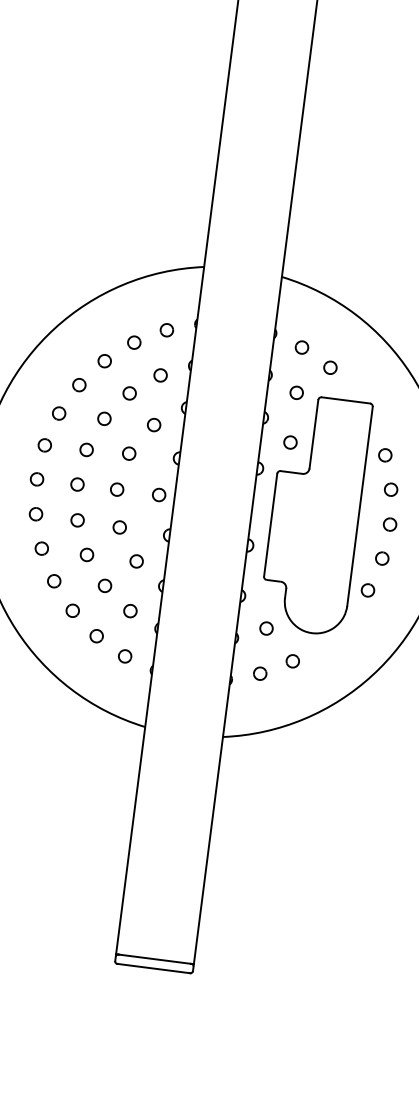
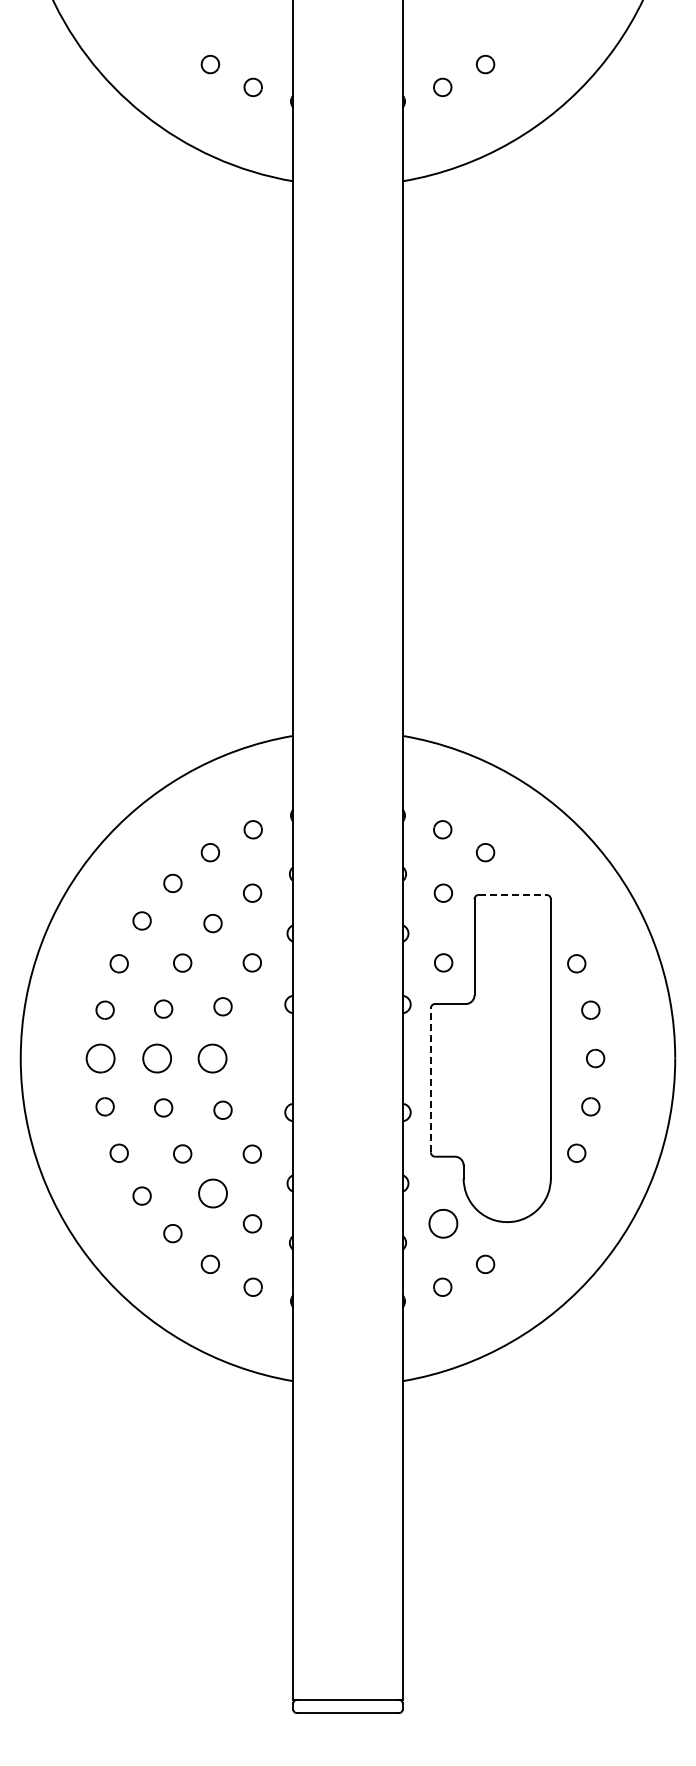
line: (345, 400) -> (512, 894), solid -> dashed
part: (36, 479) -> (99, 1058), size x1.6
part: (77, 484) -> (156, 1058), size x1.6
part: (116, 489) -> (212, 1058), size x1.6
part: (159, 494) -> (271, 1058), removed
line: (270, 525) -> (430, 1080), solid -> dashed
part: (104, 585) -> (212, 1193), size x1.6
part: (266, 628) -> (443, 1223), size x1.6

